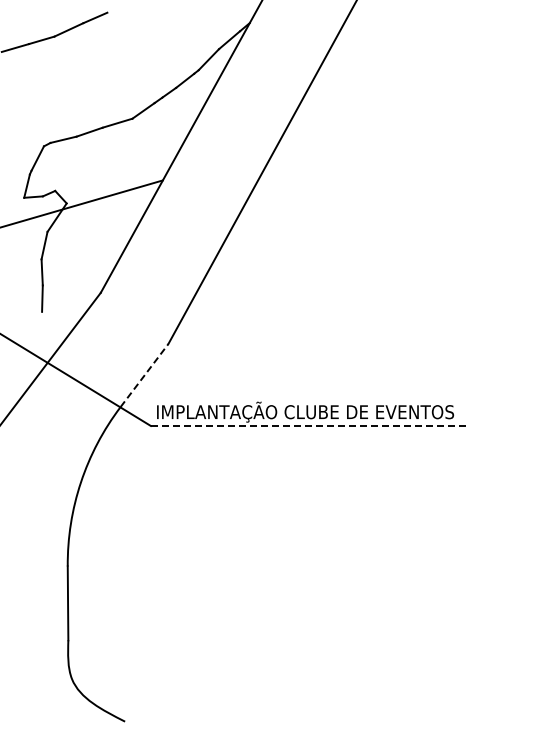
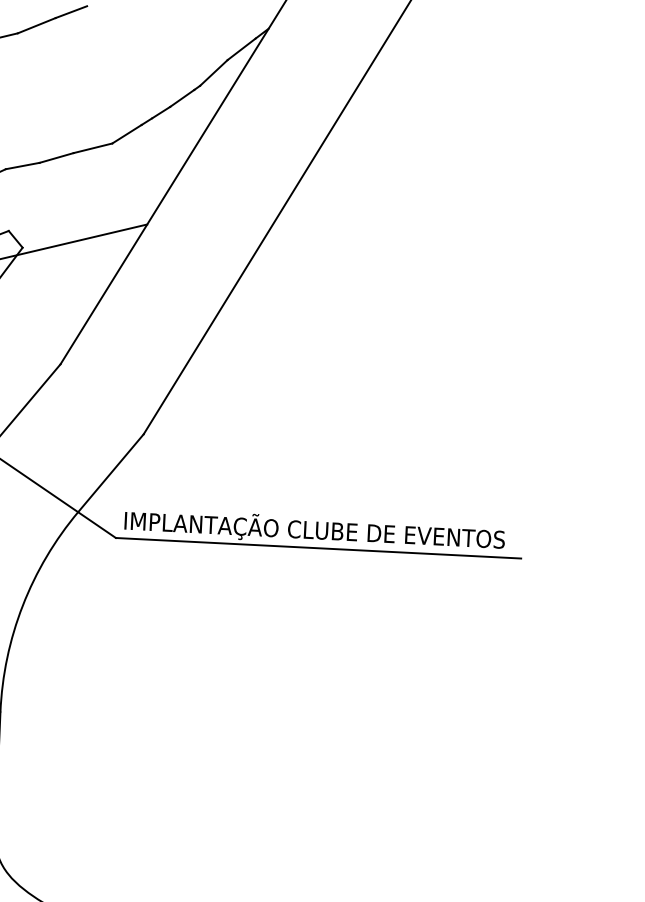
line: (144, 375) -> (111, 472), dashed -> solid
line: (309, 425) -> (319, 547), dashed -> solid

